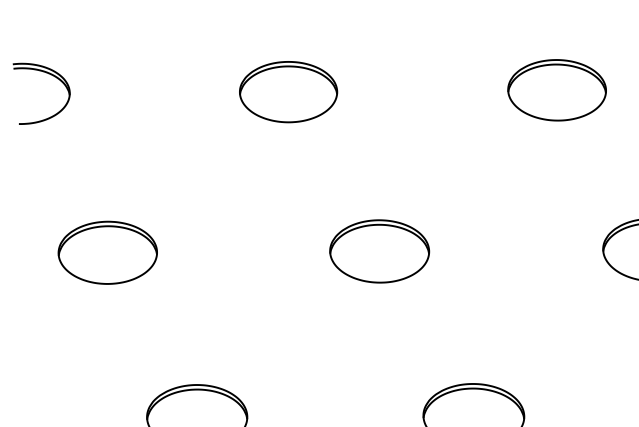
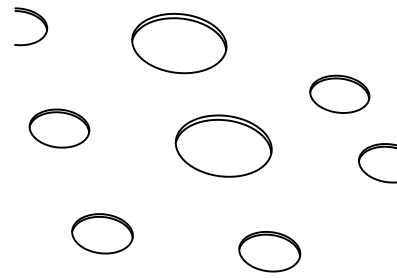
part: (556, 88) -> (339, 93), moved
part: (288, 92) -> (179, 43), size x1.6
part: (379, 250) -> (223, 145), size x1.6

